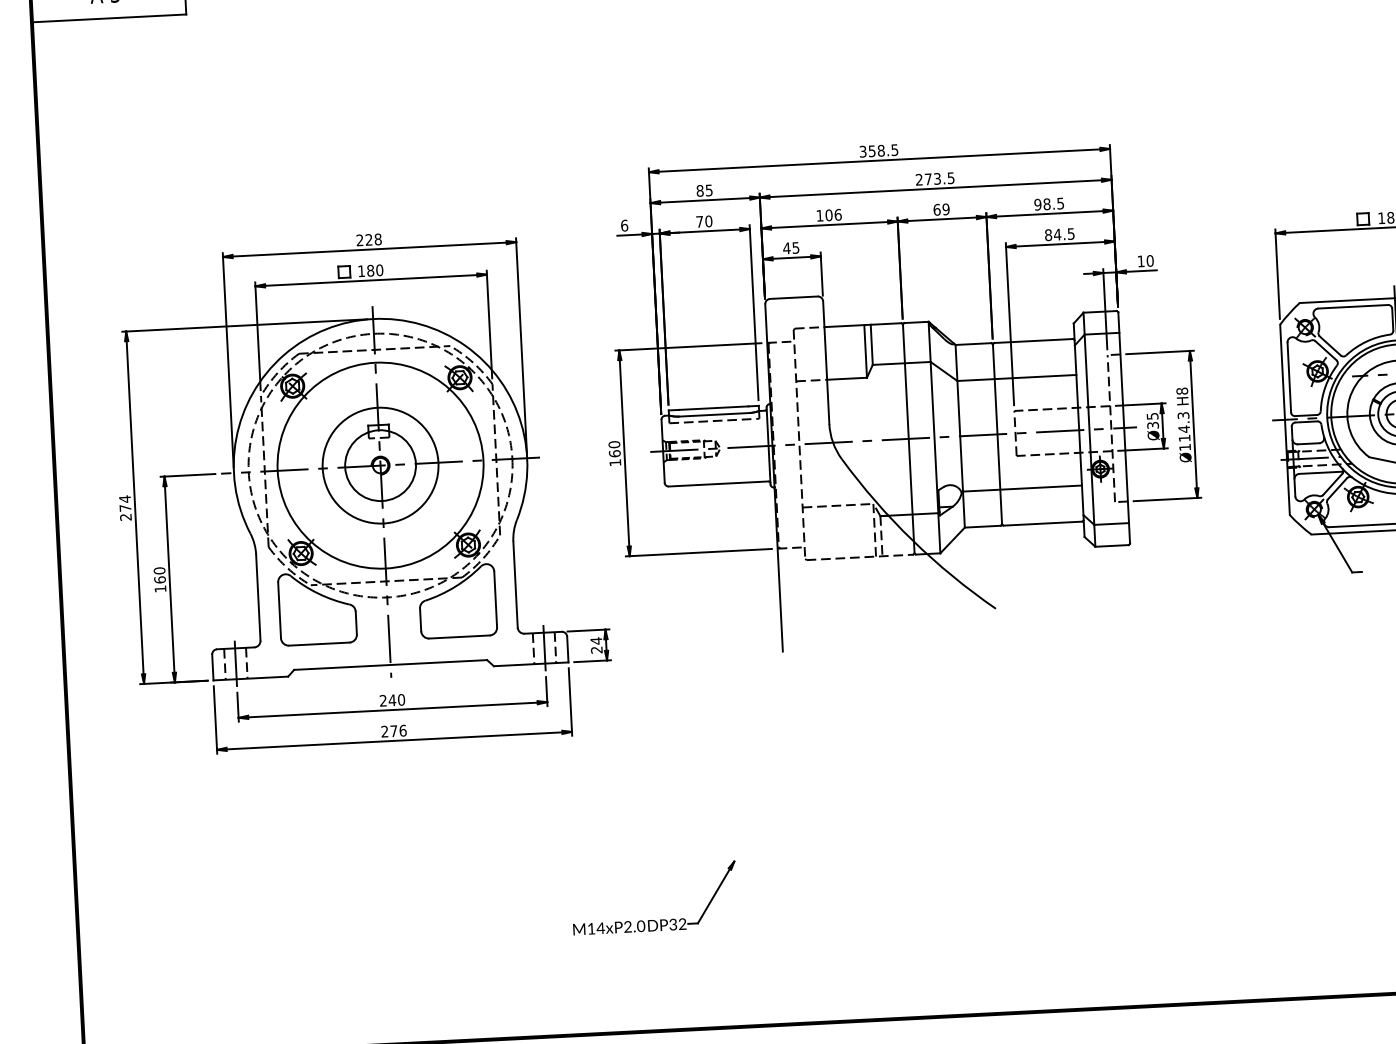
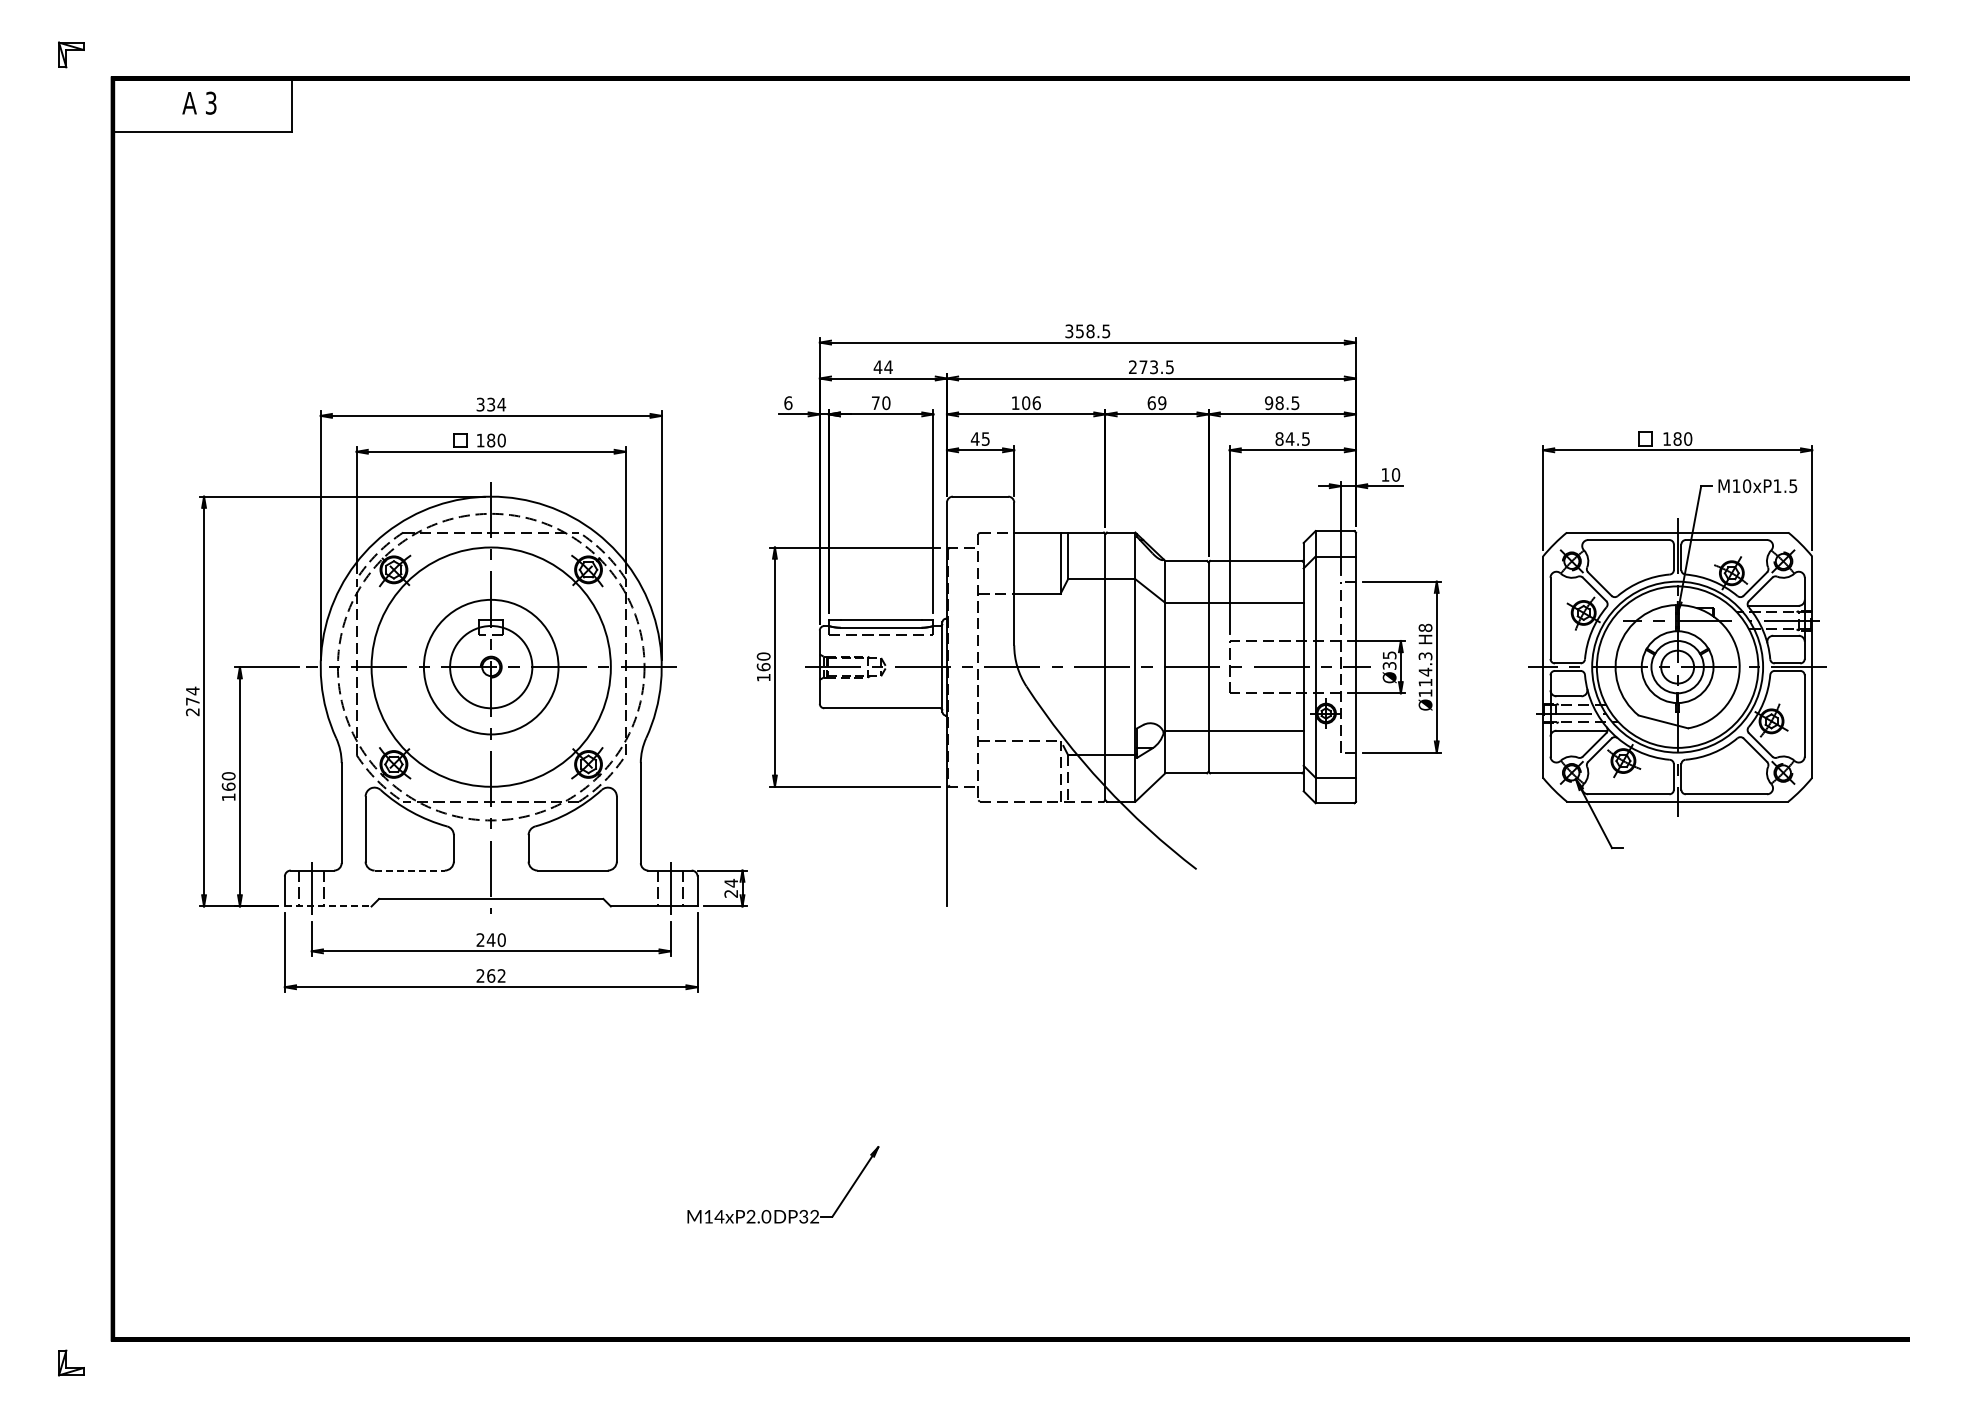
text: (703, 190) -> (882, 367), 85 -> 44
text: (369, 239) -> (491, 404), 228 -> 334
line: (320, 644) -> (410, 870), solid -> dashed
line: (251, 678) -> (328, 906), solid -> dashed
text: (398, 730) -> (496, 975), 276 -> 262

